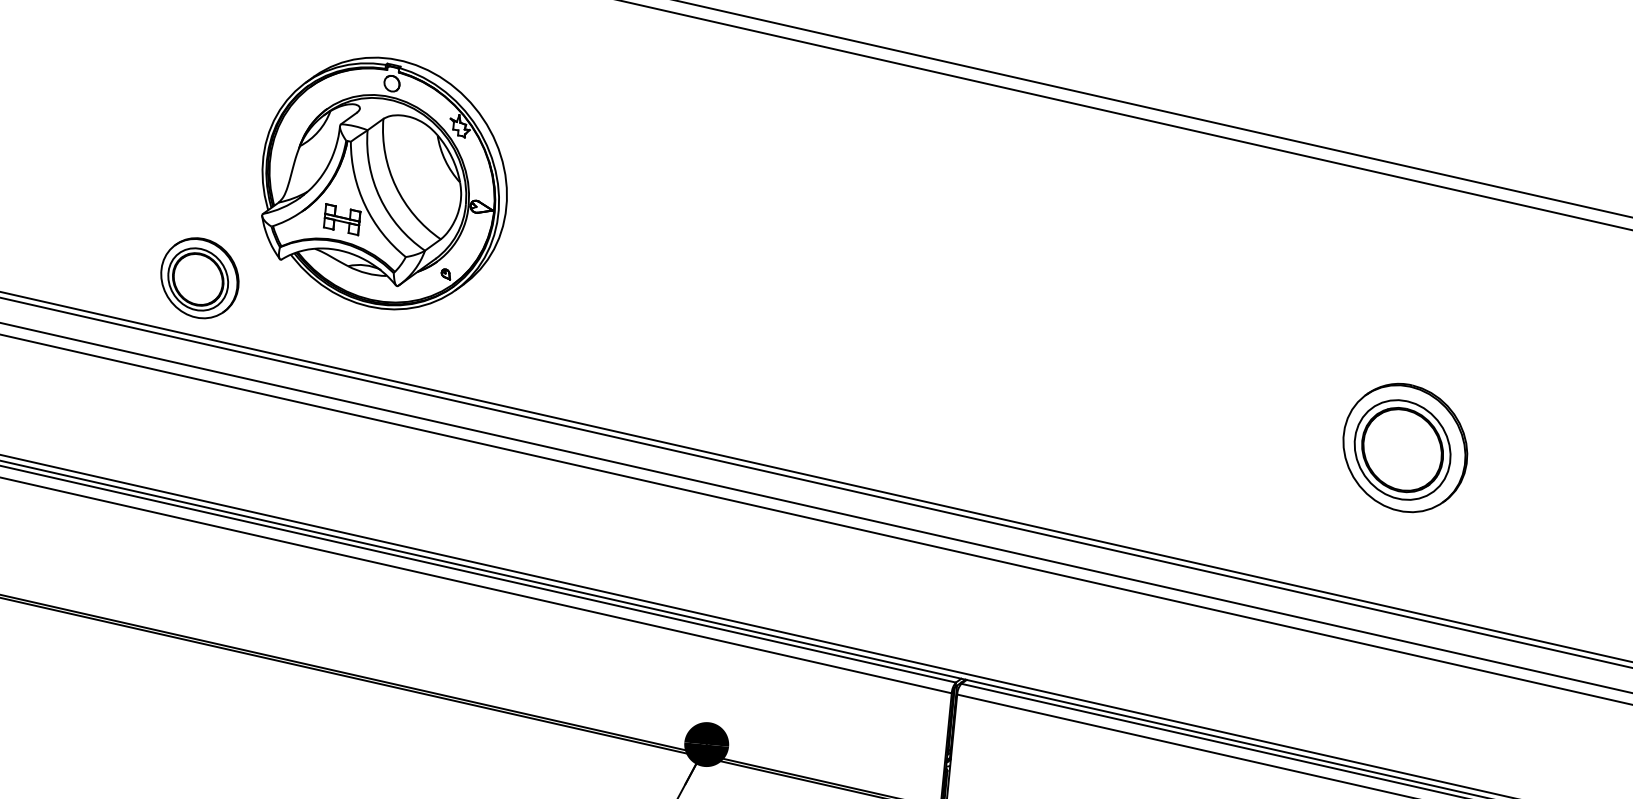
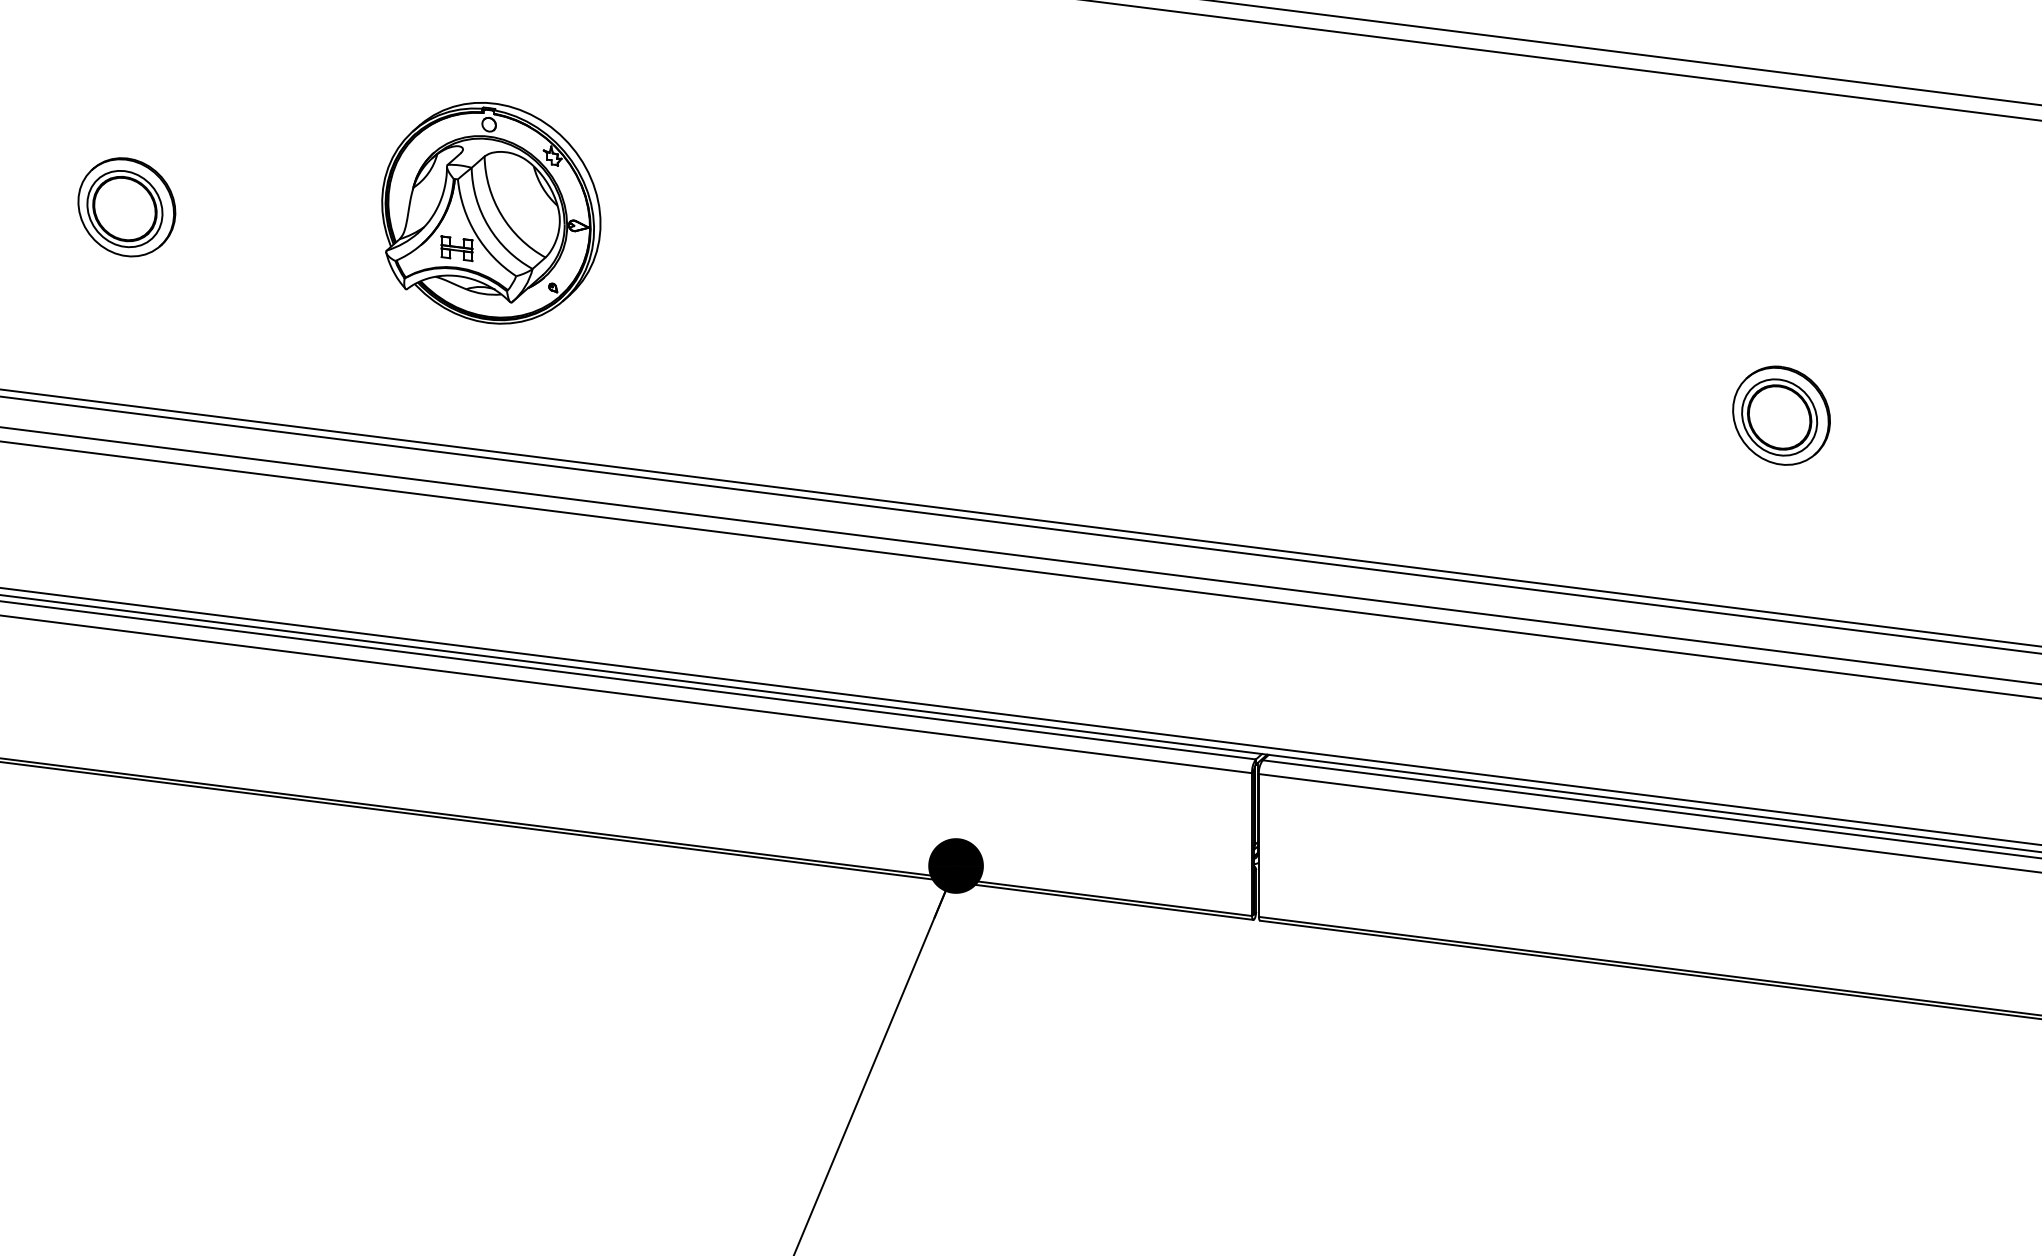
part: (384, 183) -> (491, 213), size x0.71
part: (199, 278) -> (126, 207), moved
part: (1405, 447) -> (1781, 415), size x0.62

